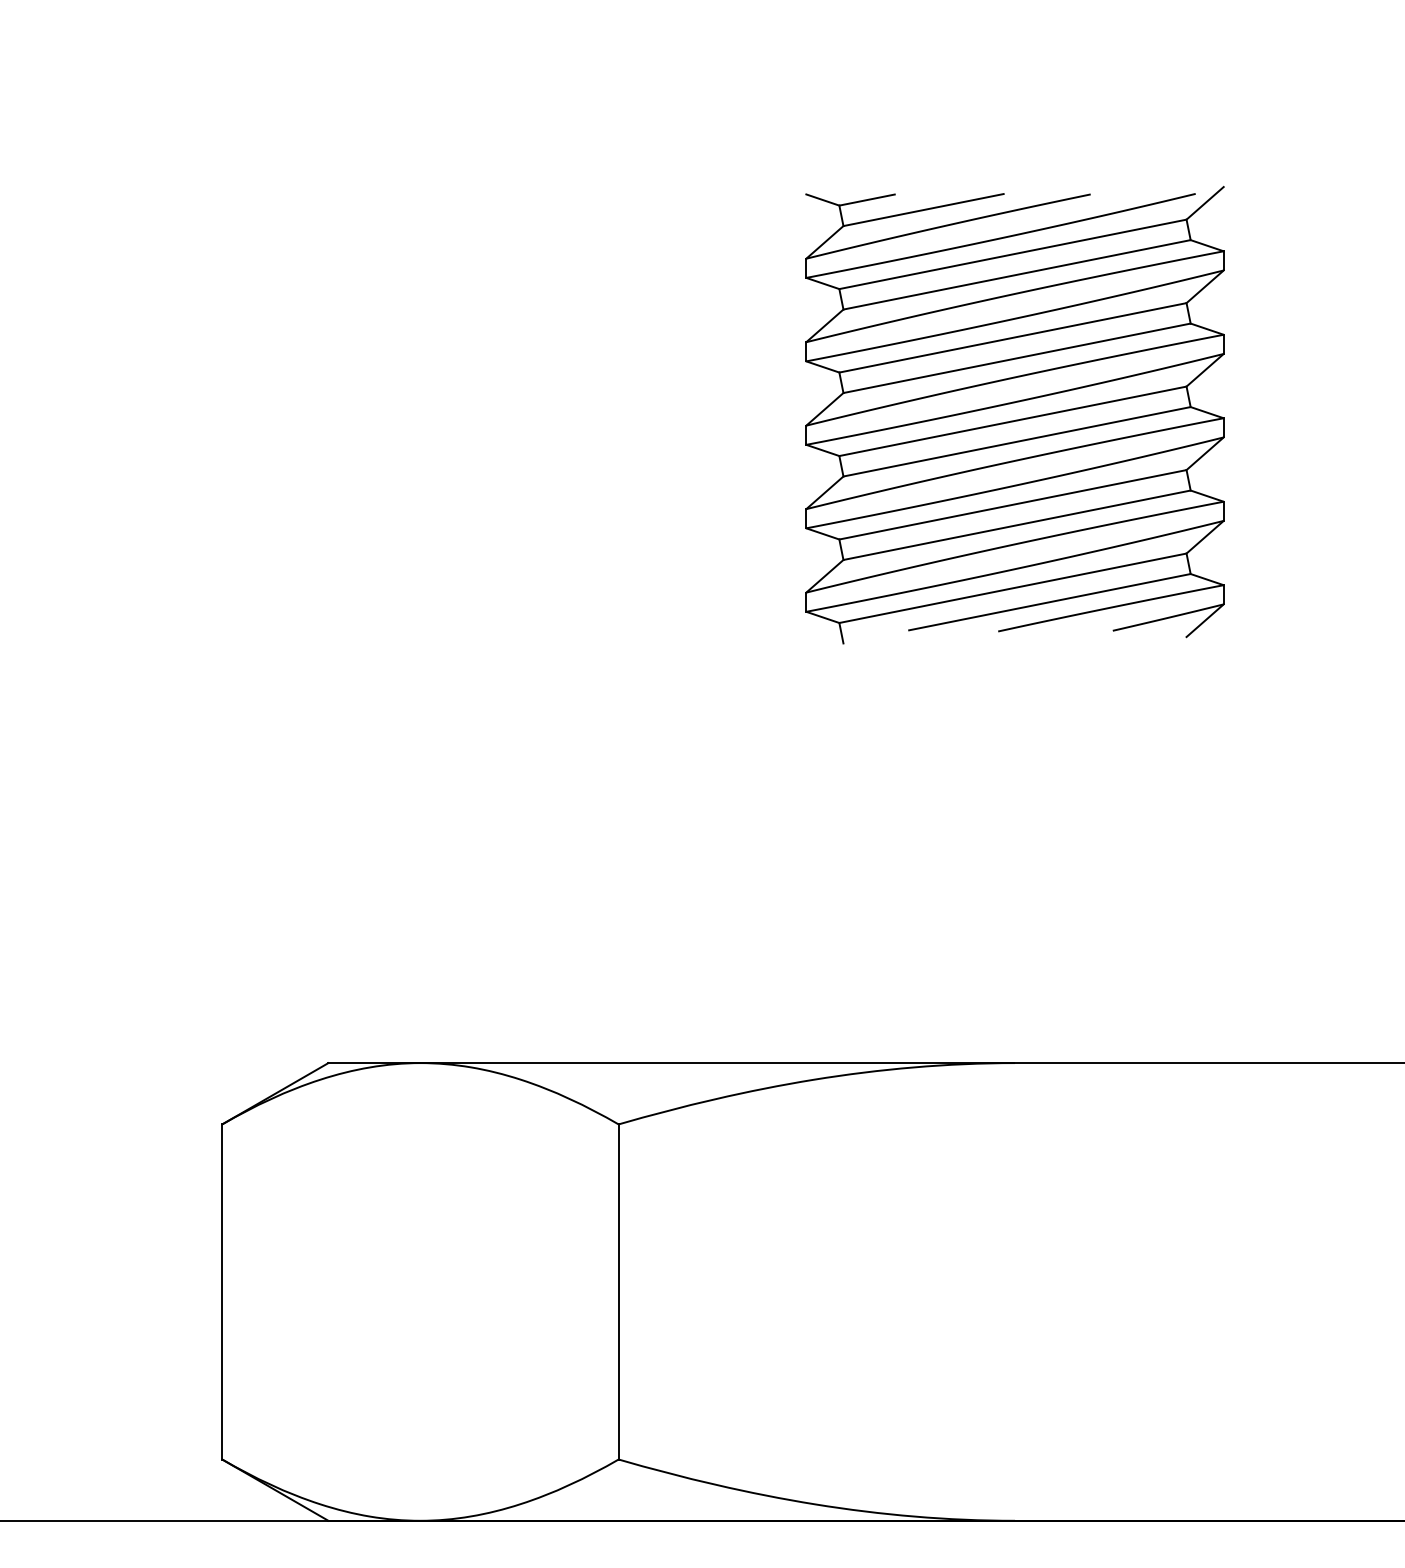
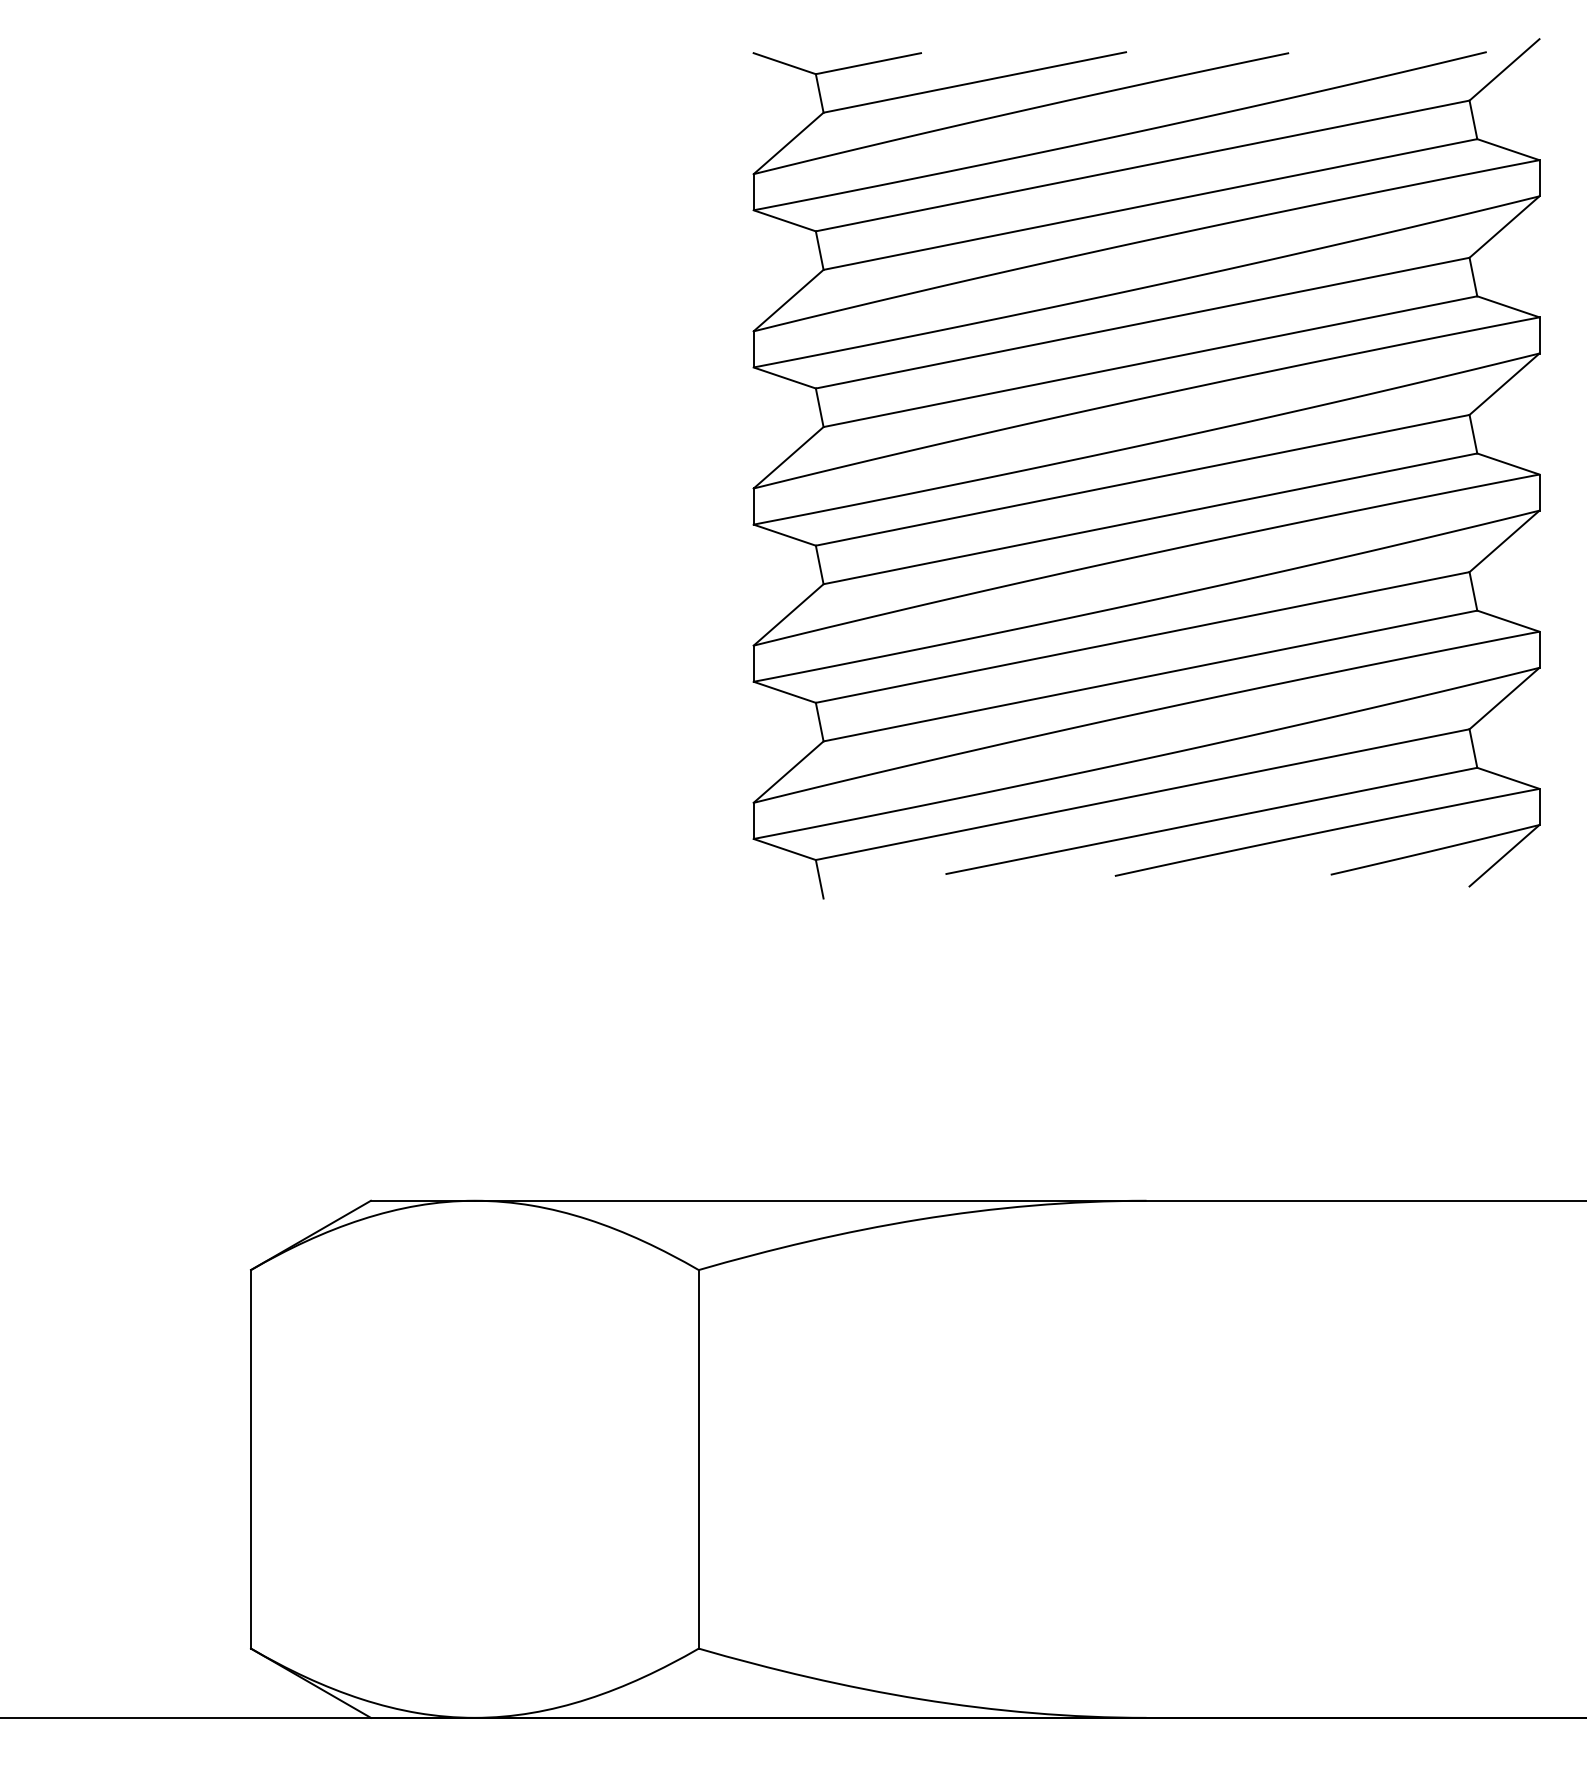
part: (1014, 414) -> (1146, 468), size x1.67

